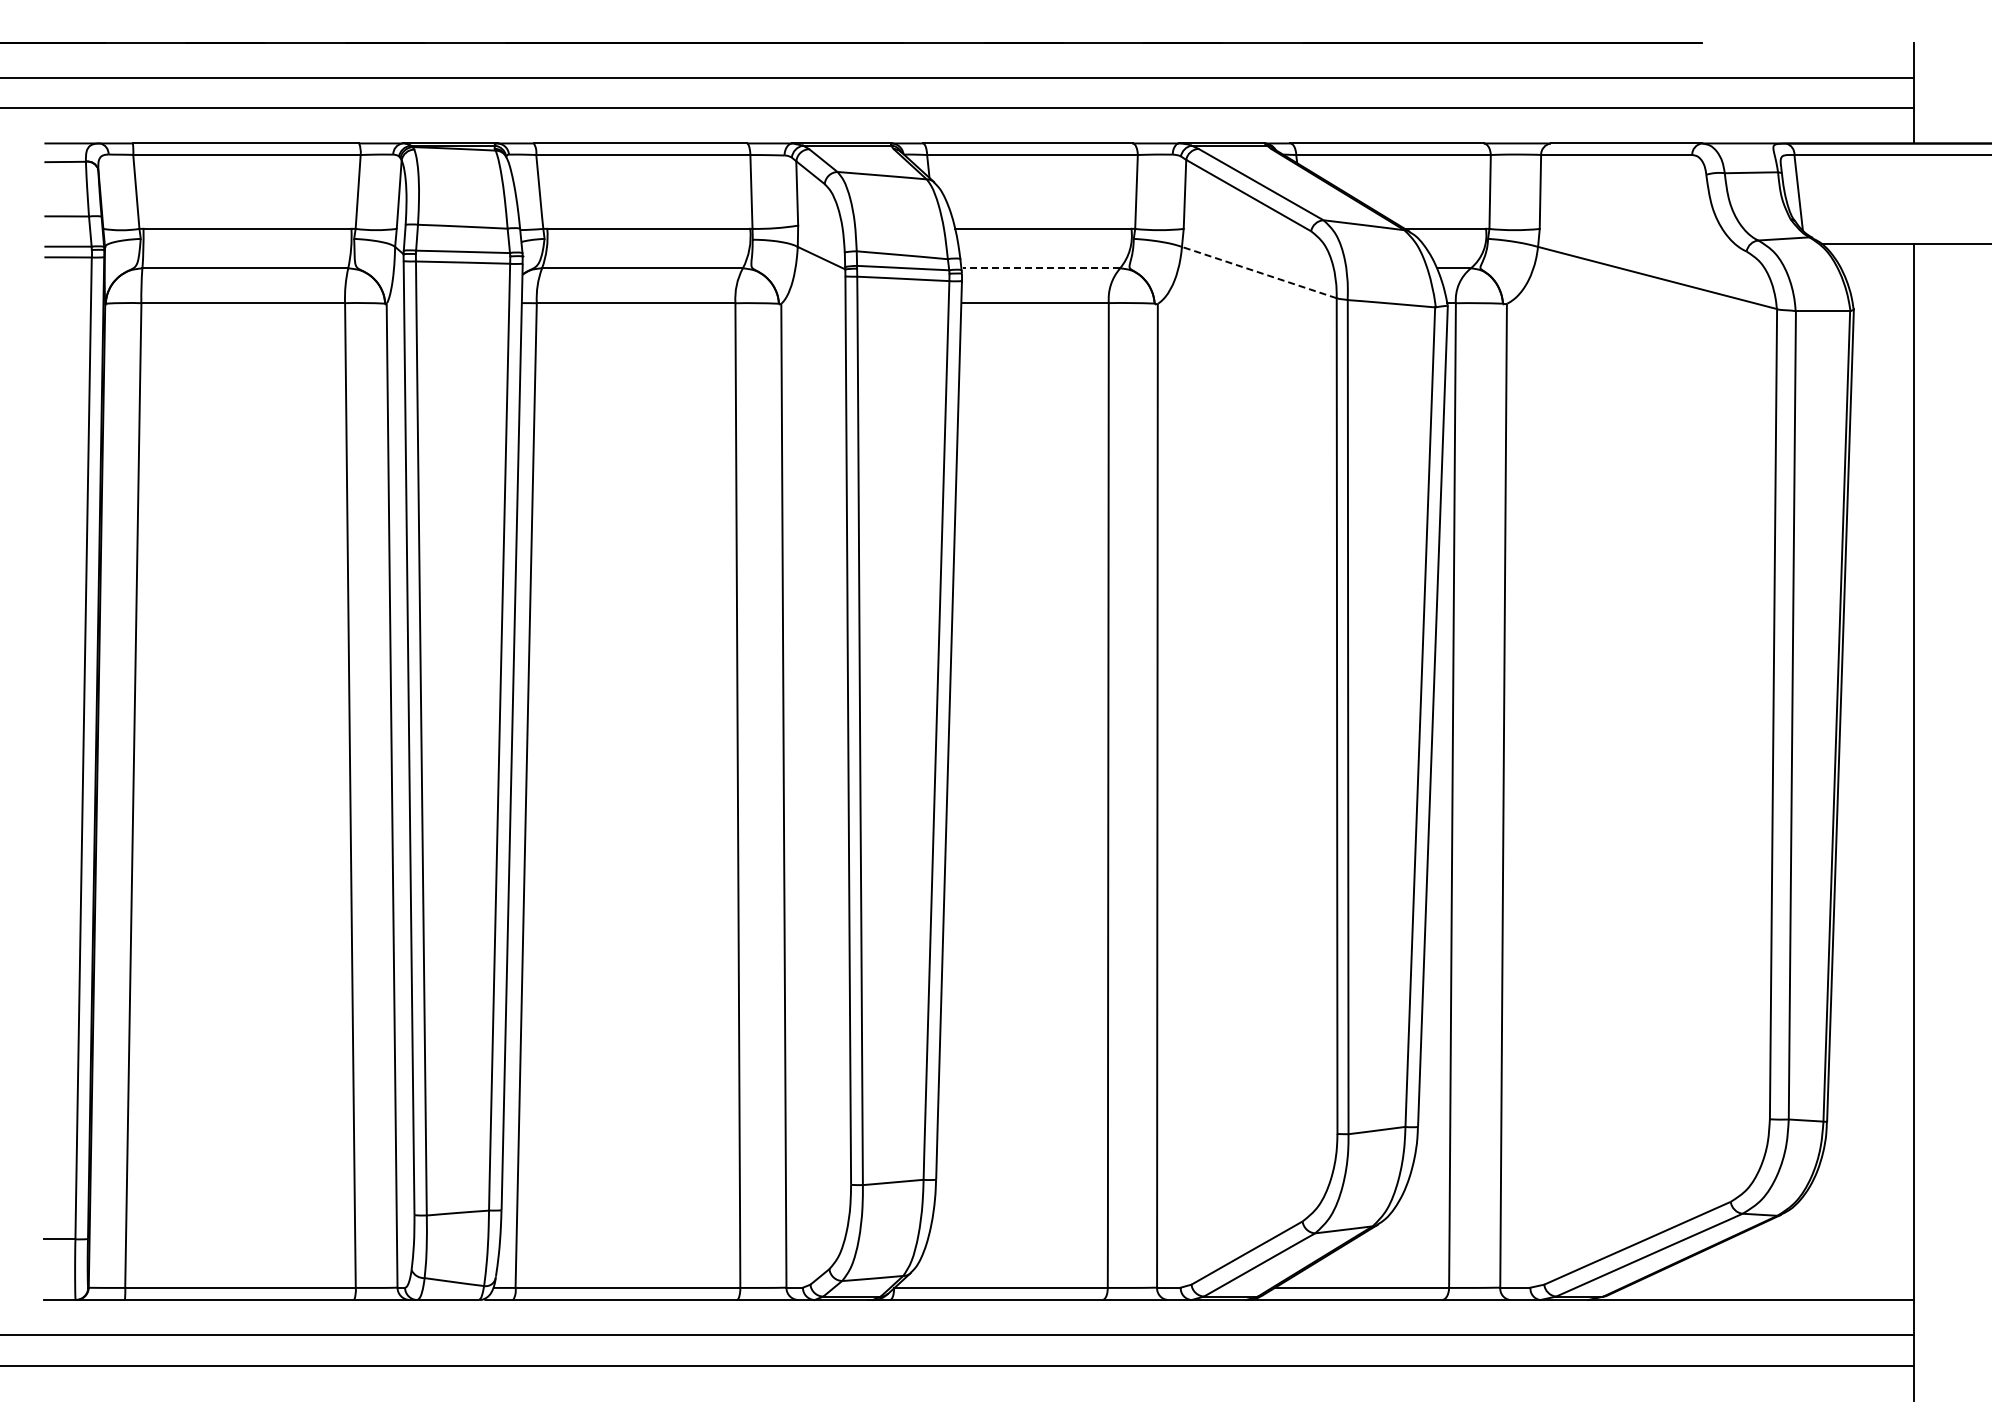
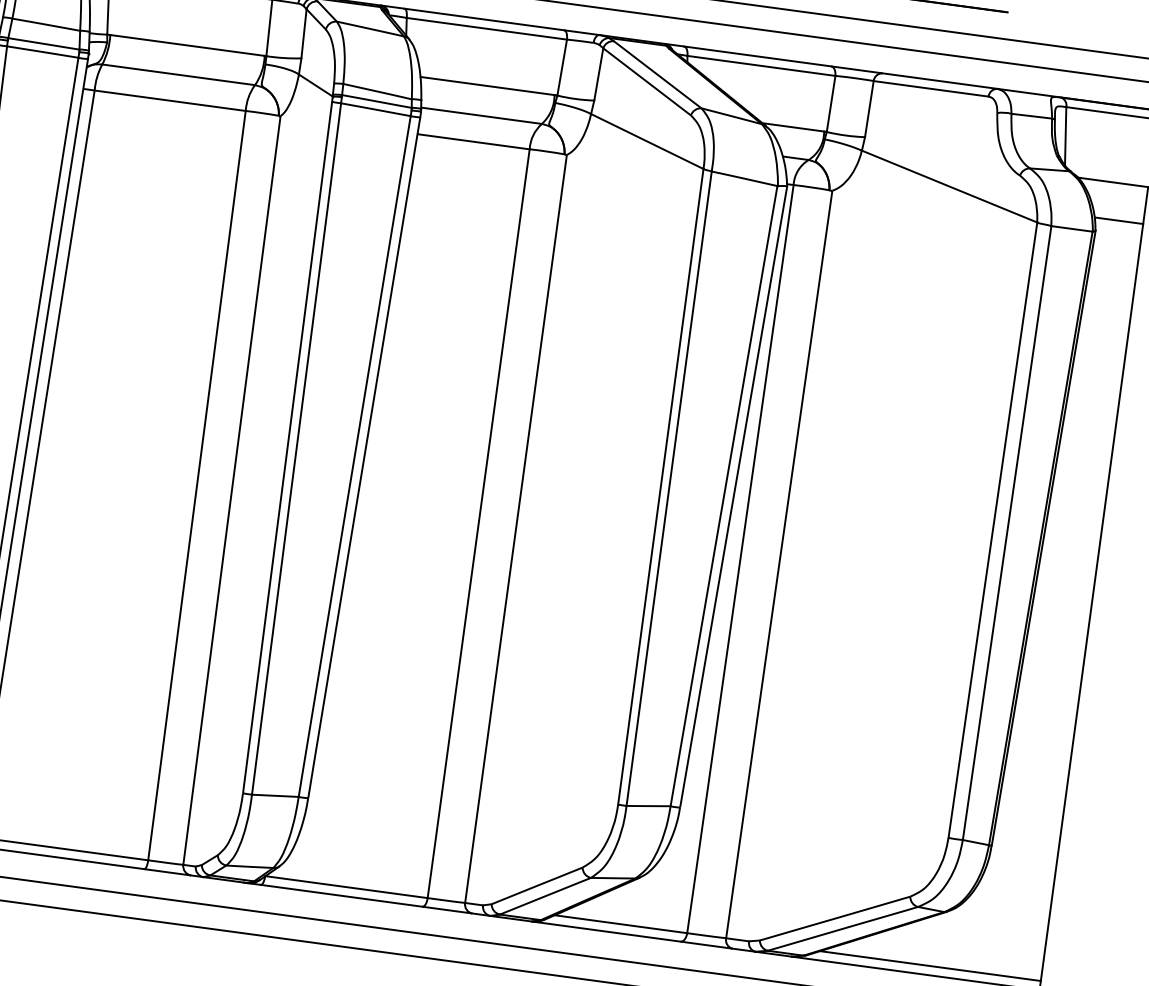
line: (1041, 268) -> (482, 116), dashed -> solid
line: (1258, 272) -> (646, 141), dashed -> solid
line: (1882, 292) -> (1119, 220), added
line: (1769, 1287) -> (930, 965), added

